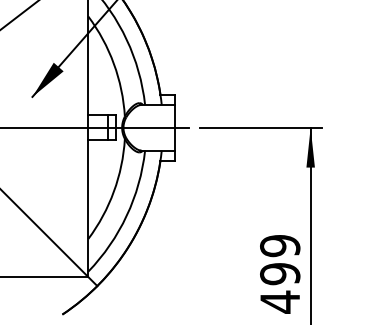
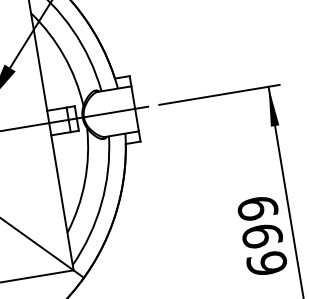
text: (280, 301) -> (267, 263), 499 -> 699

